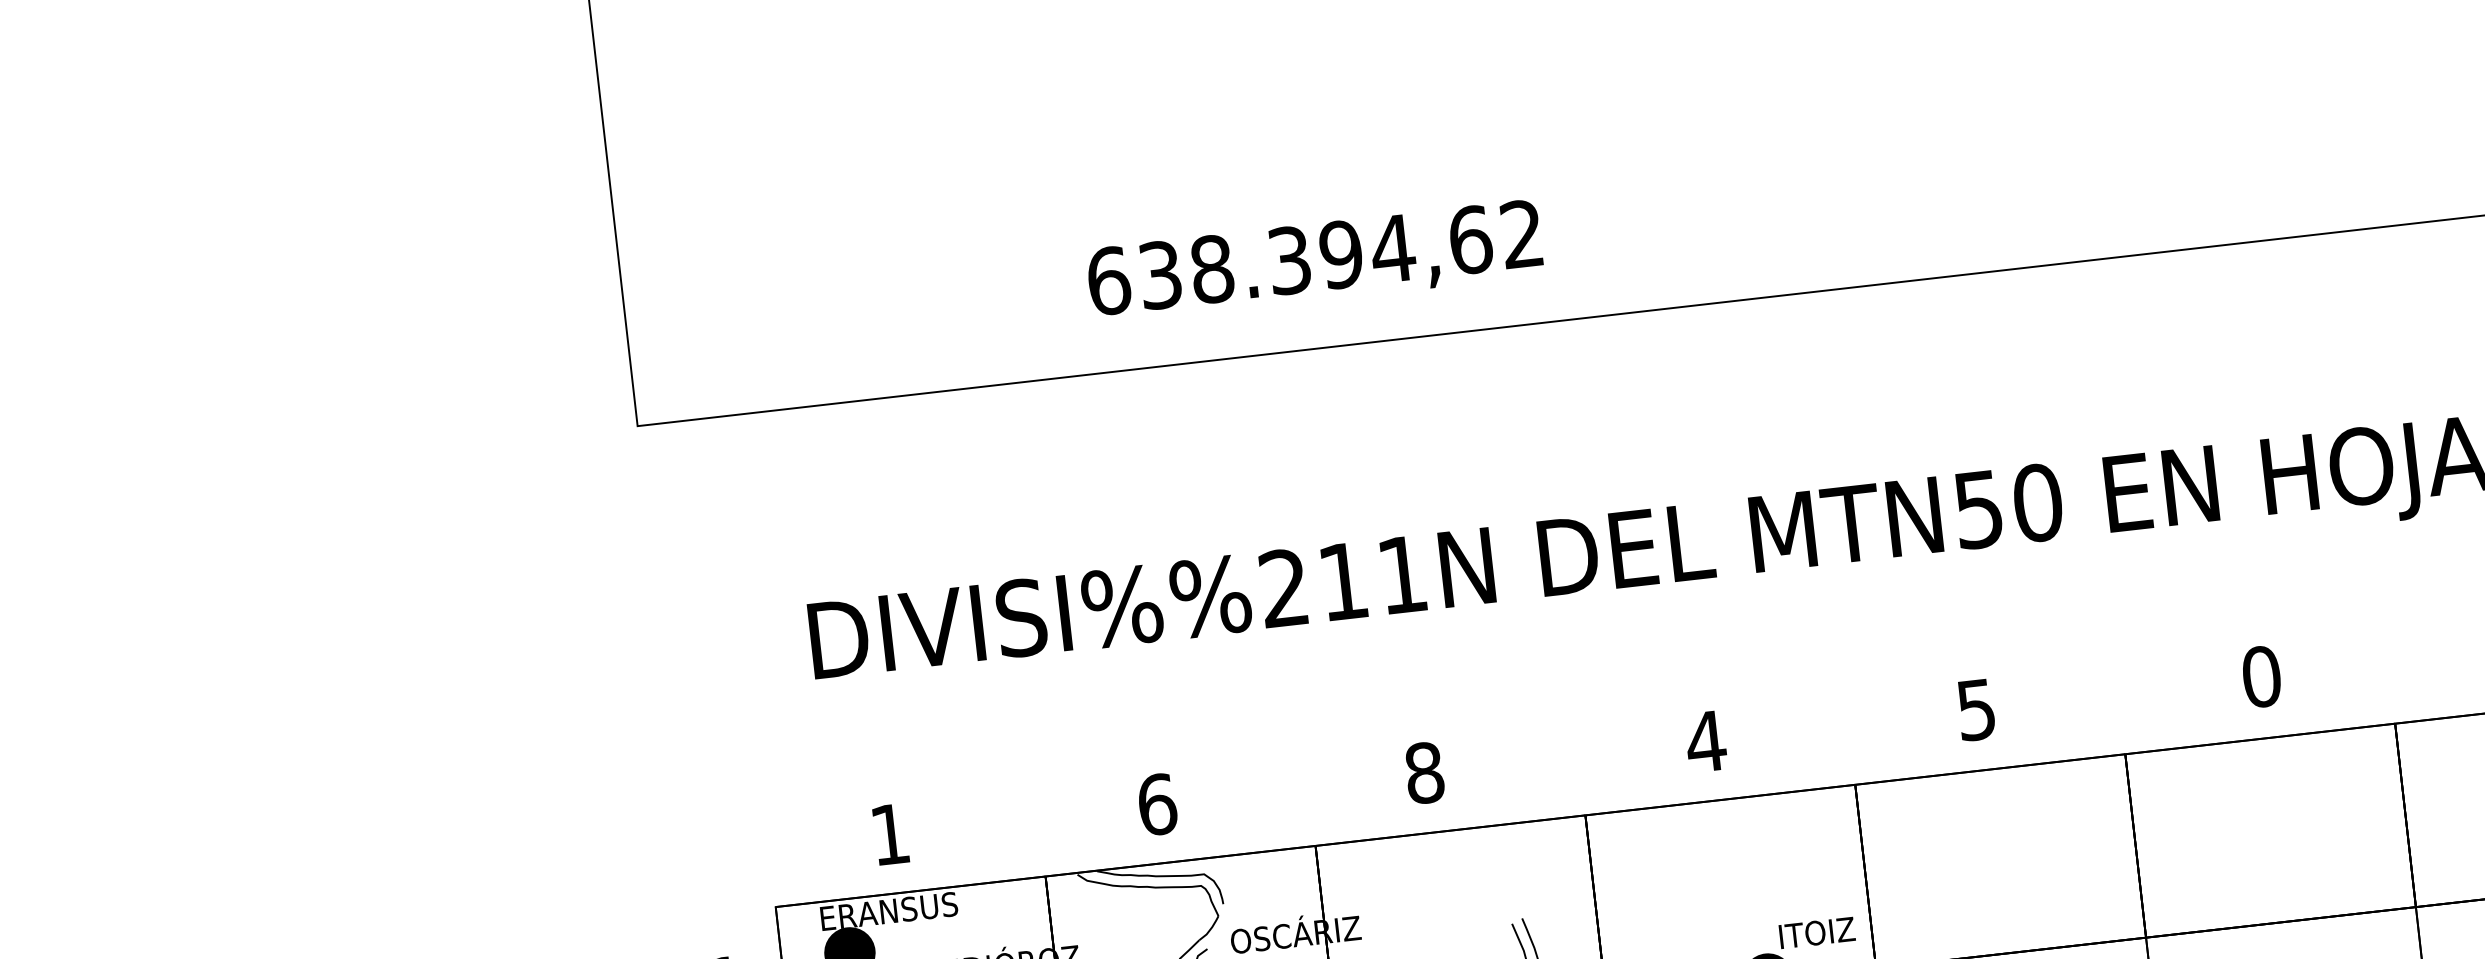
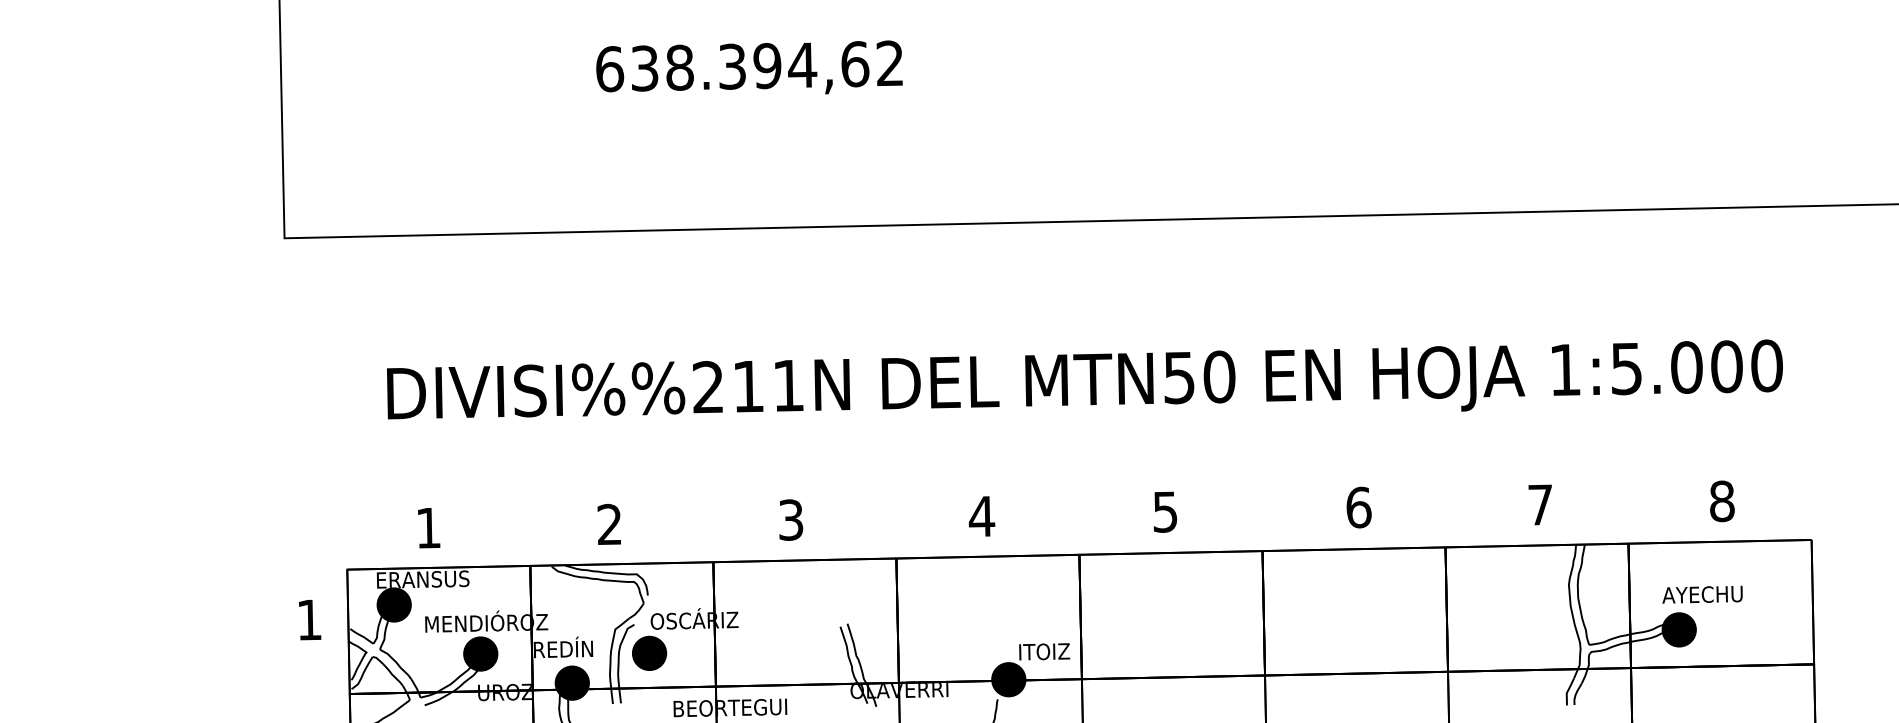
text: (1314, 259) -> (749, 67), moved
text: (2261, 676) -> (1358, 507), 0 -> 6
text: (1425, 772) -> (791, 519), 8 -> 3
text: (1156, 804) -> (609, 524), 6 -> 2

